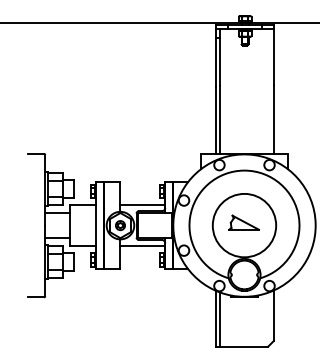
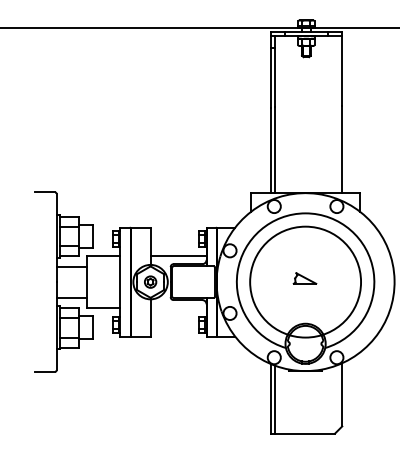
part: (243, 222) -> (304, 278), size x0.6
circle: (244, 225) -> (305, 281), size x1.4
line: (142, 245) -> (178, 307), removed

